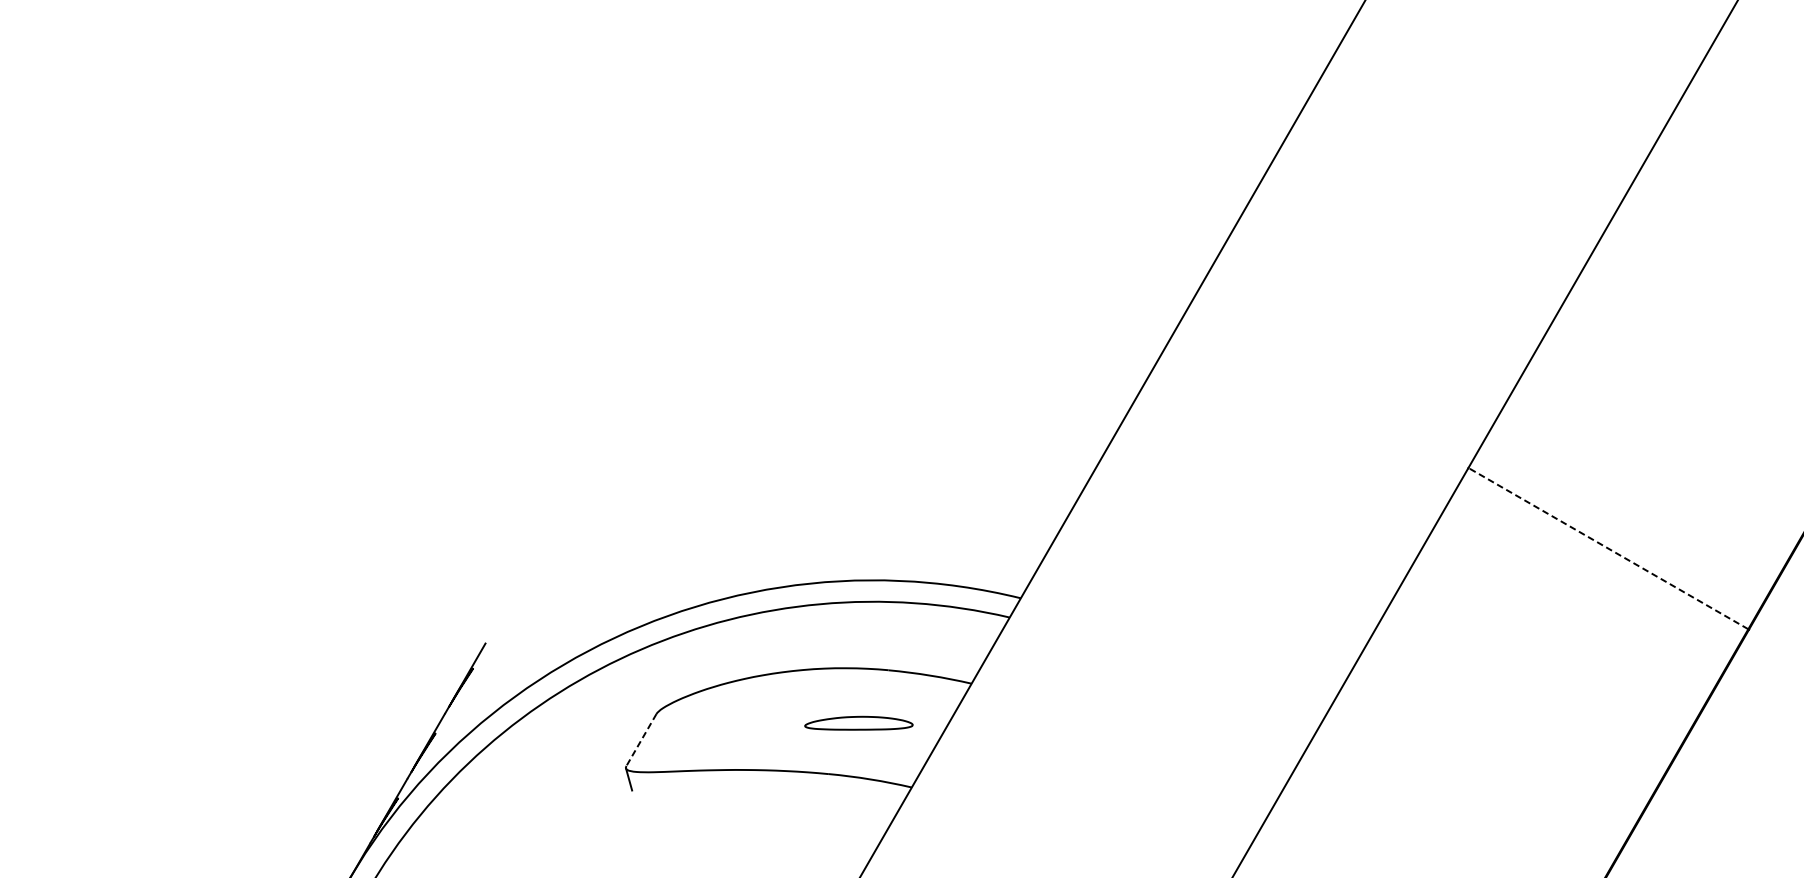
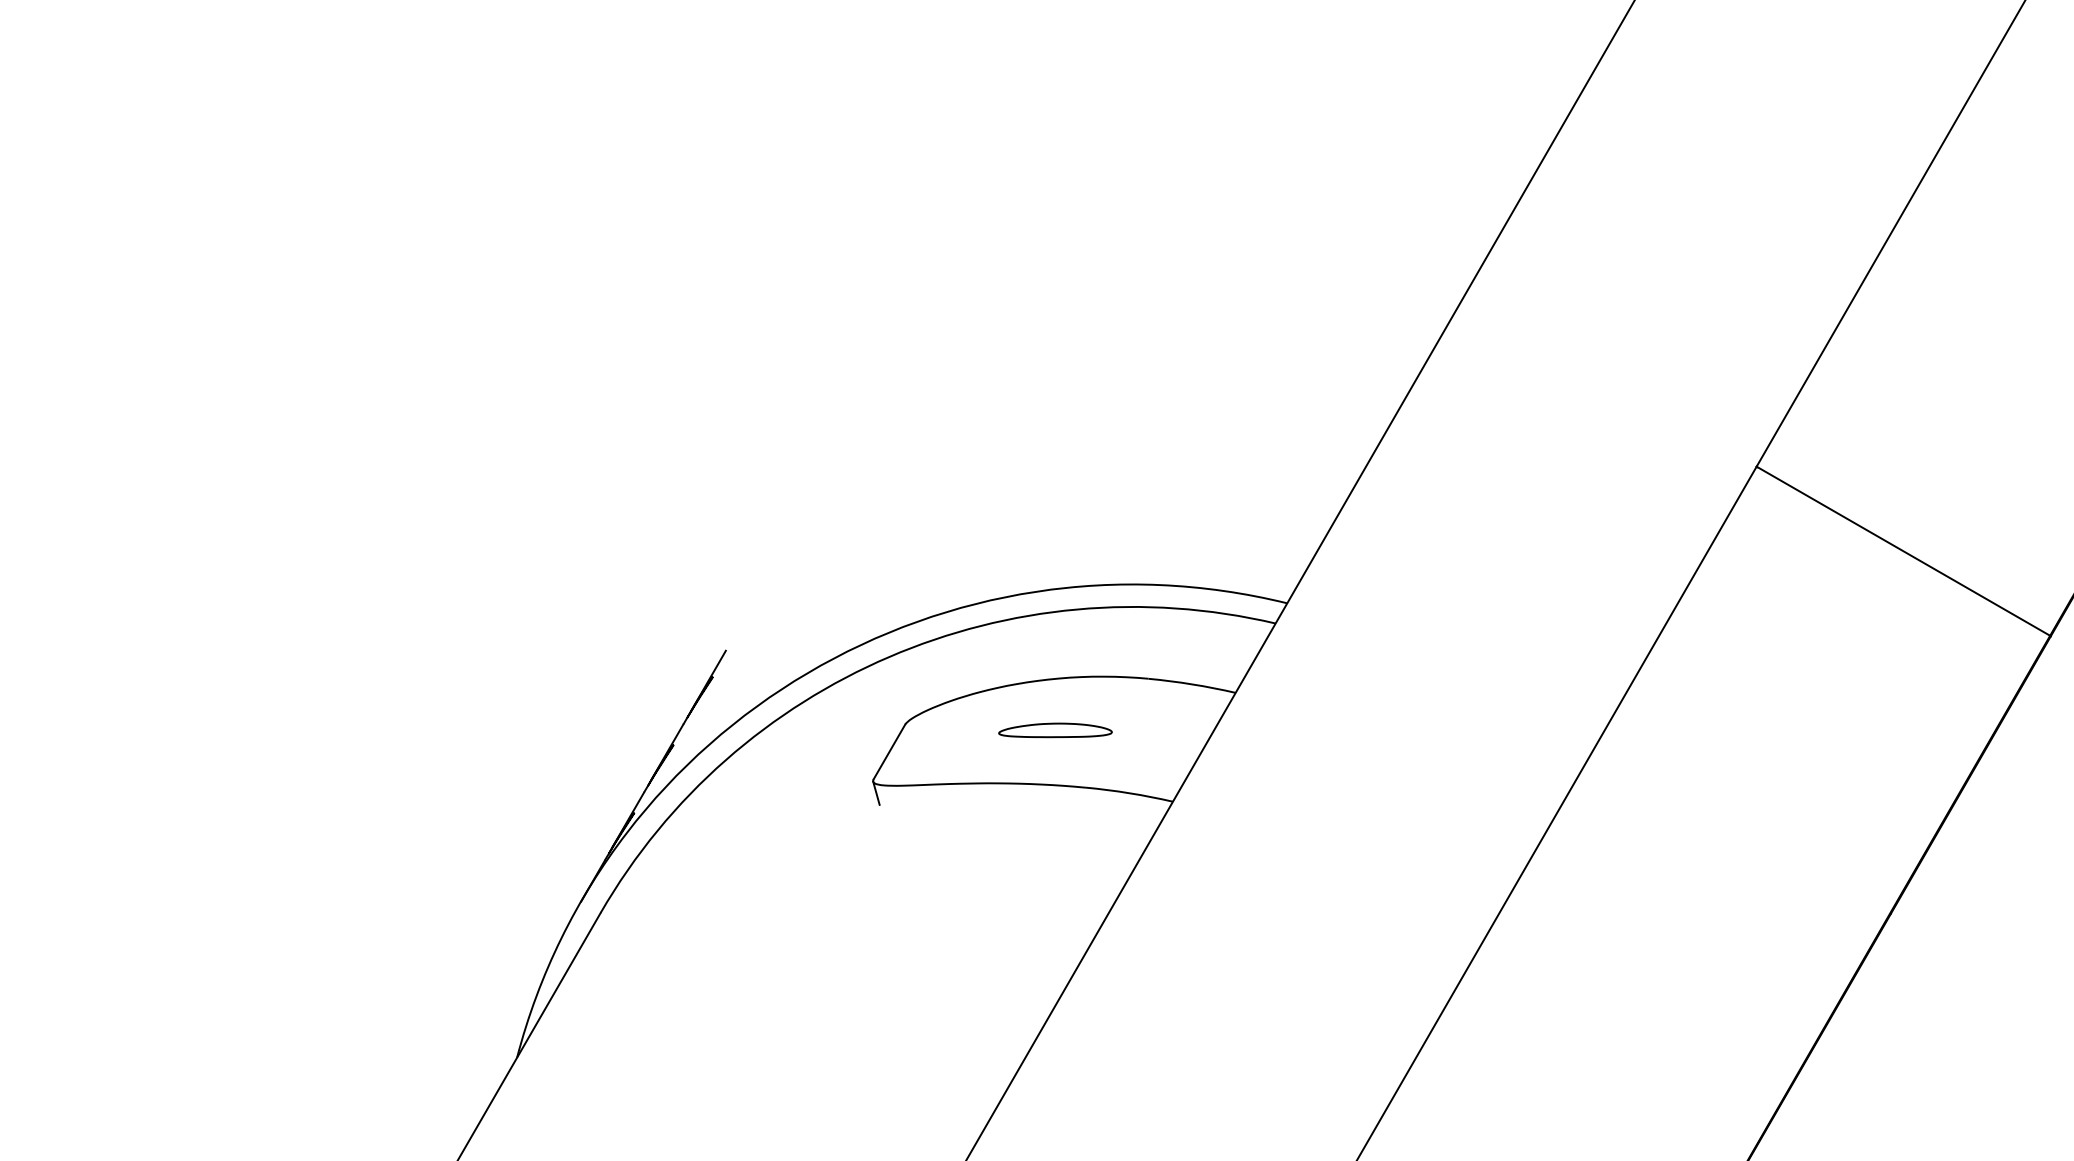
line: (1607, 547) -> (1902, 550), dashed -> solid
part: (858, 723) -> (1055, 730), moved
line: (641, 740) -> (889, 752), dashed -> solid

